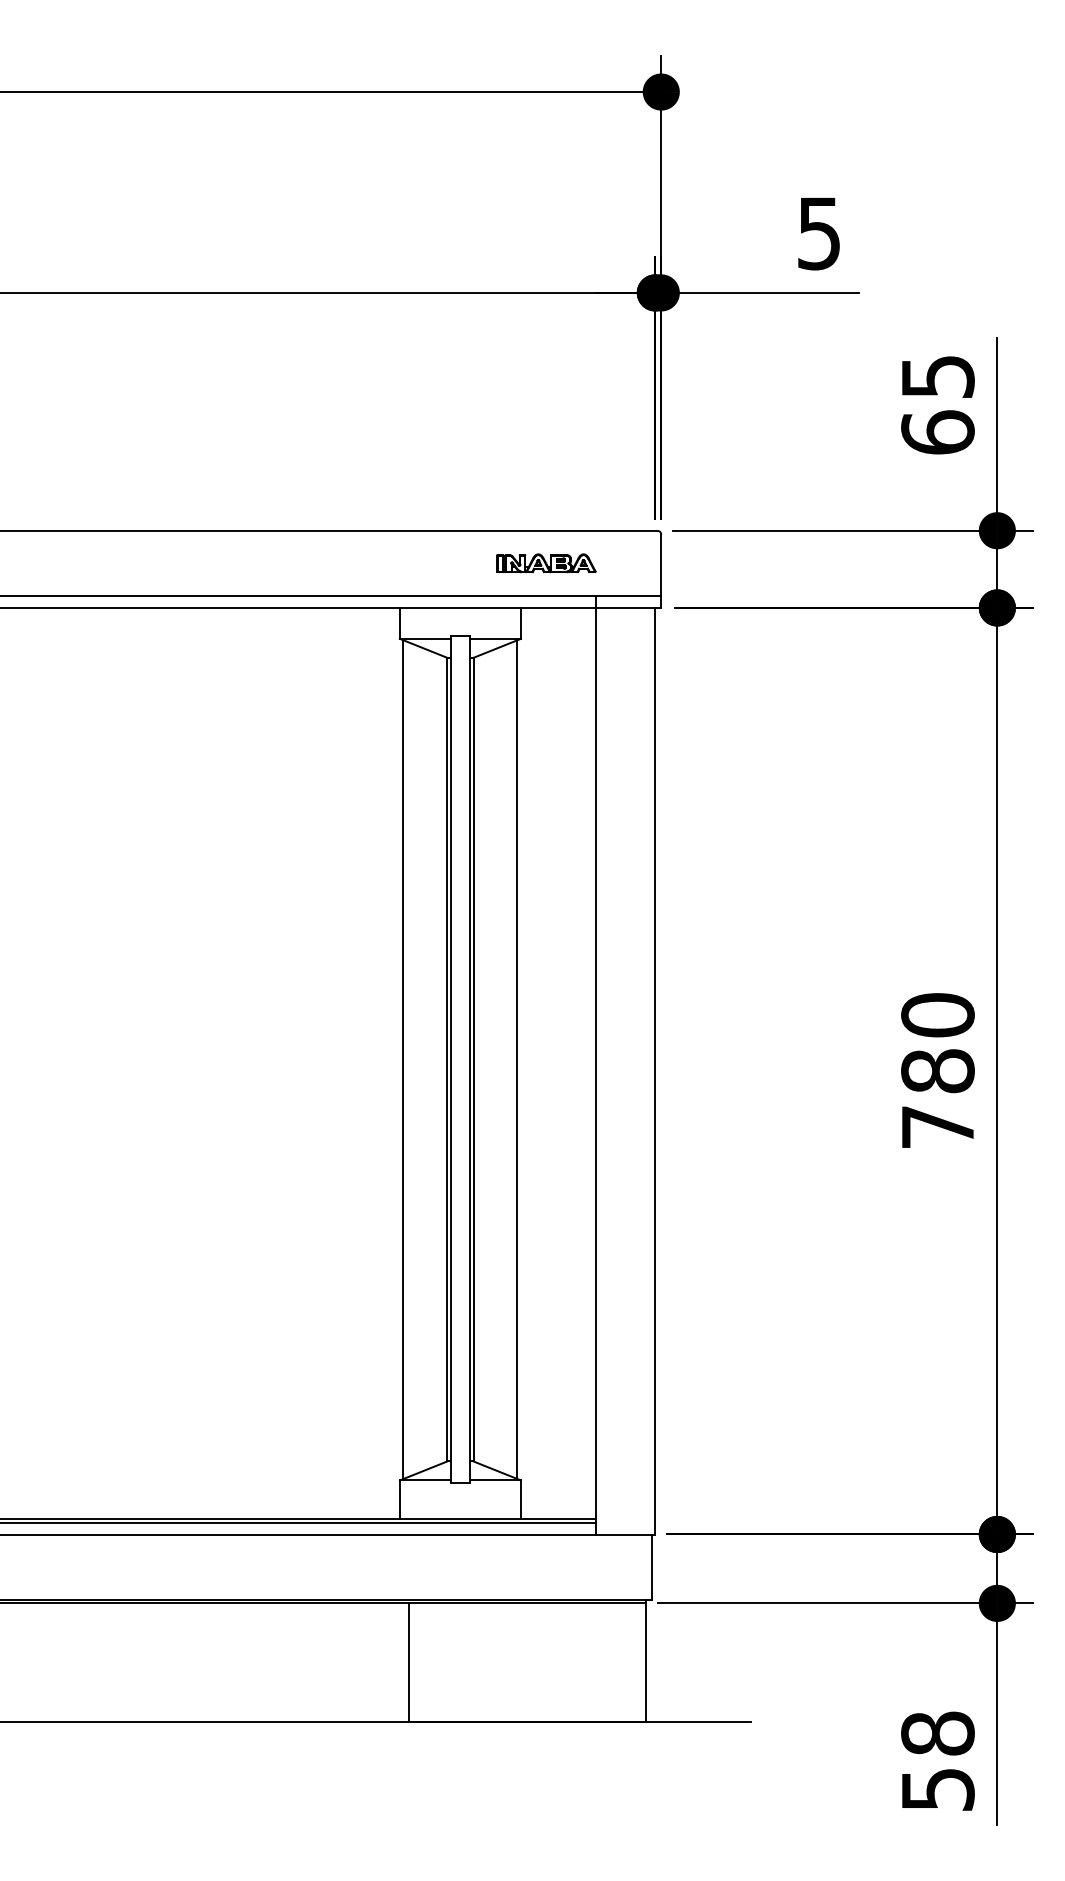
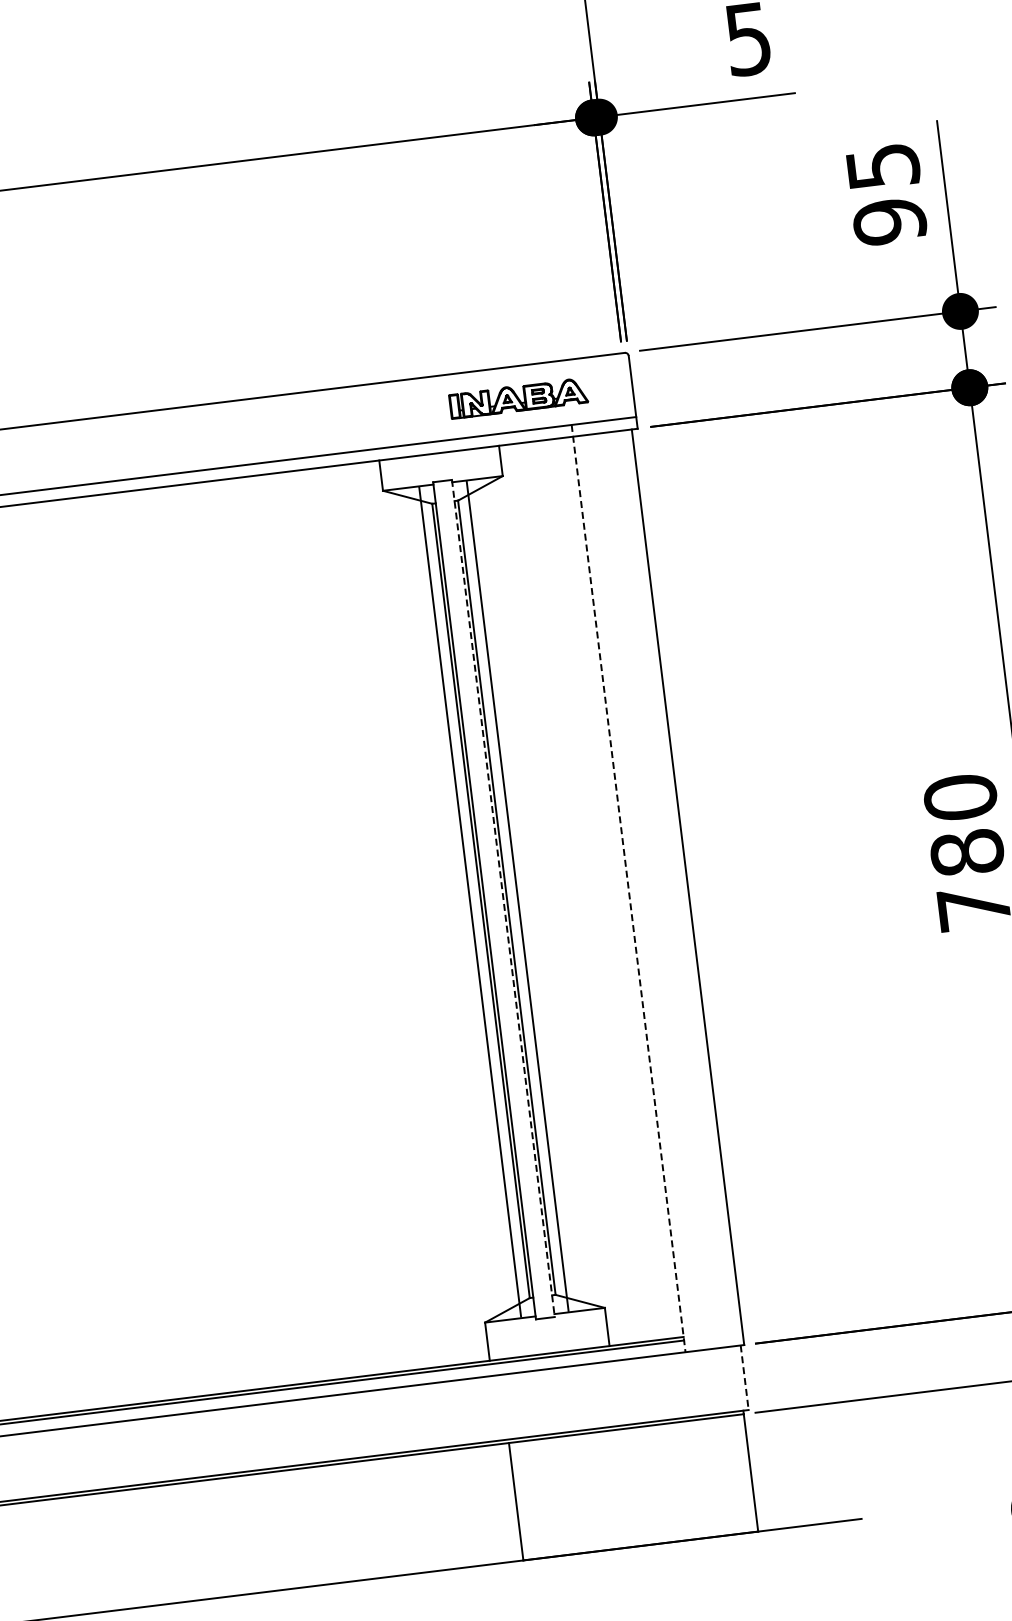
text: (937, 432) -> (889, 221), 65 -> 95
part: (546, 563) -> (518, 398), size x1.4
line: (403, 1059) -> (470, 902), moved
line: (517, 1059) -> (517, 896), moved
line: (469, 1060) -> (503, 899), solid -> dashed
line: (595, 1065) -> (628, 888), solid -> dashed
line: (651, 1567) -> (744, 1378), solid -> dashed

